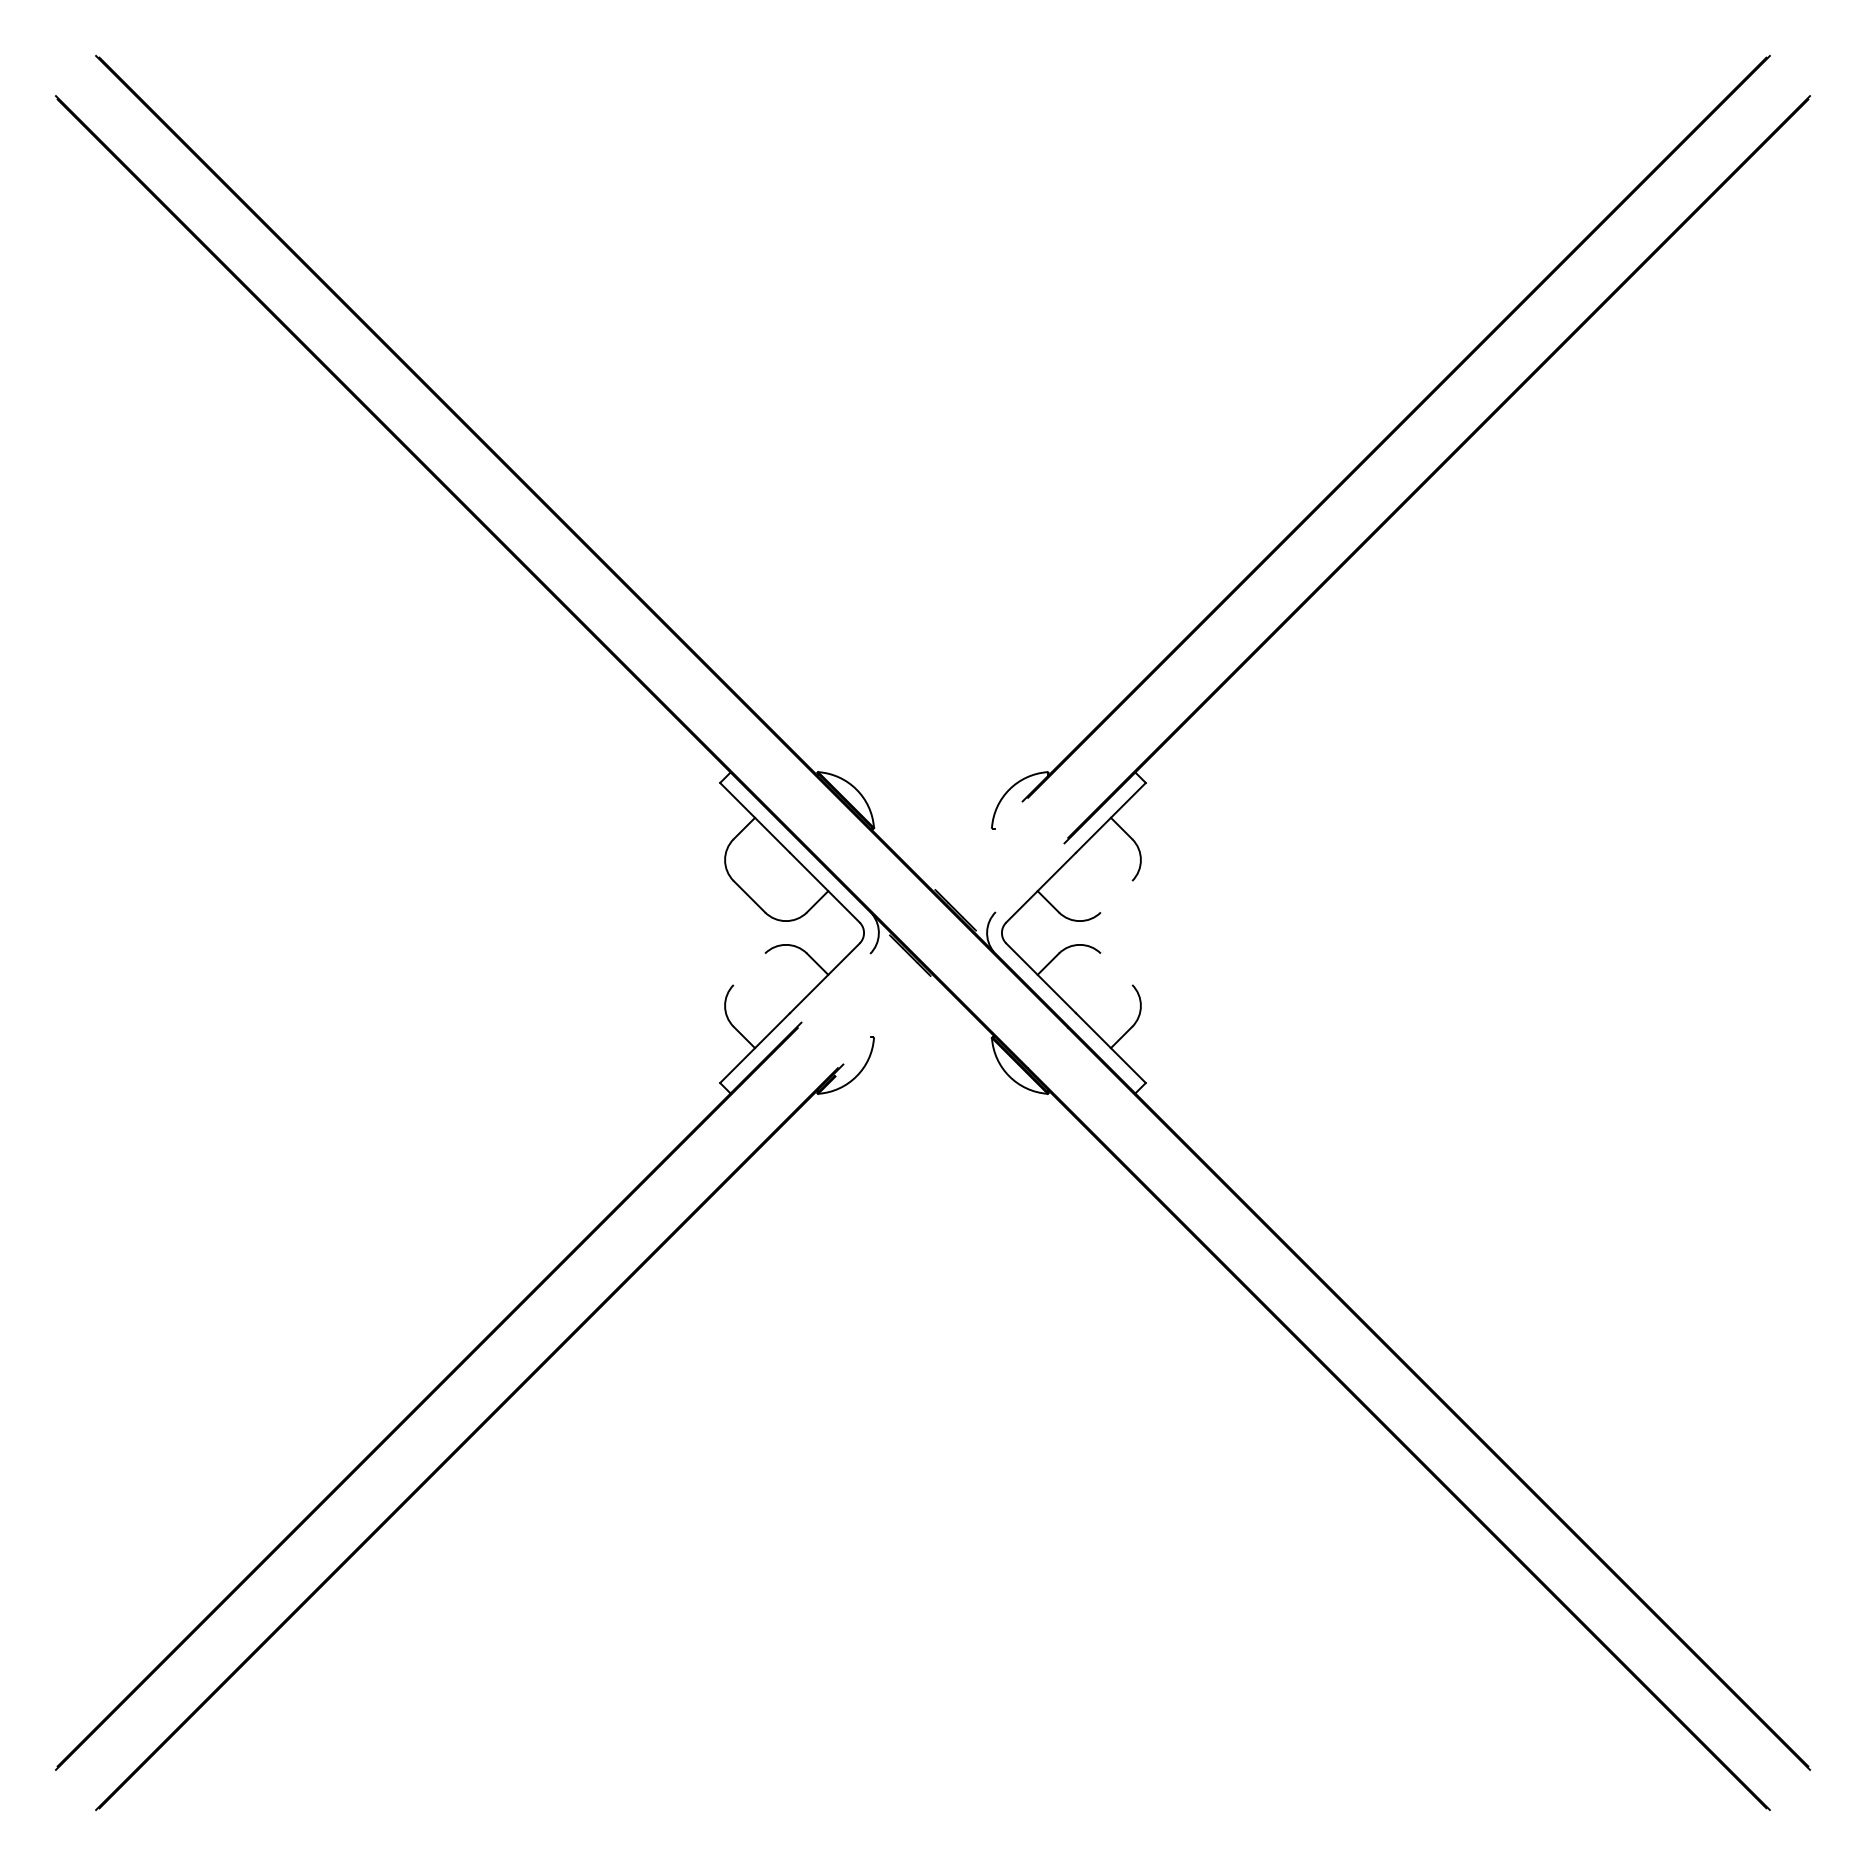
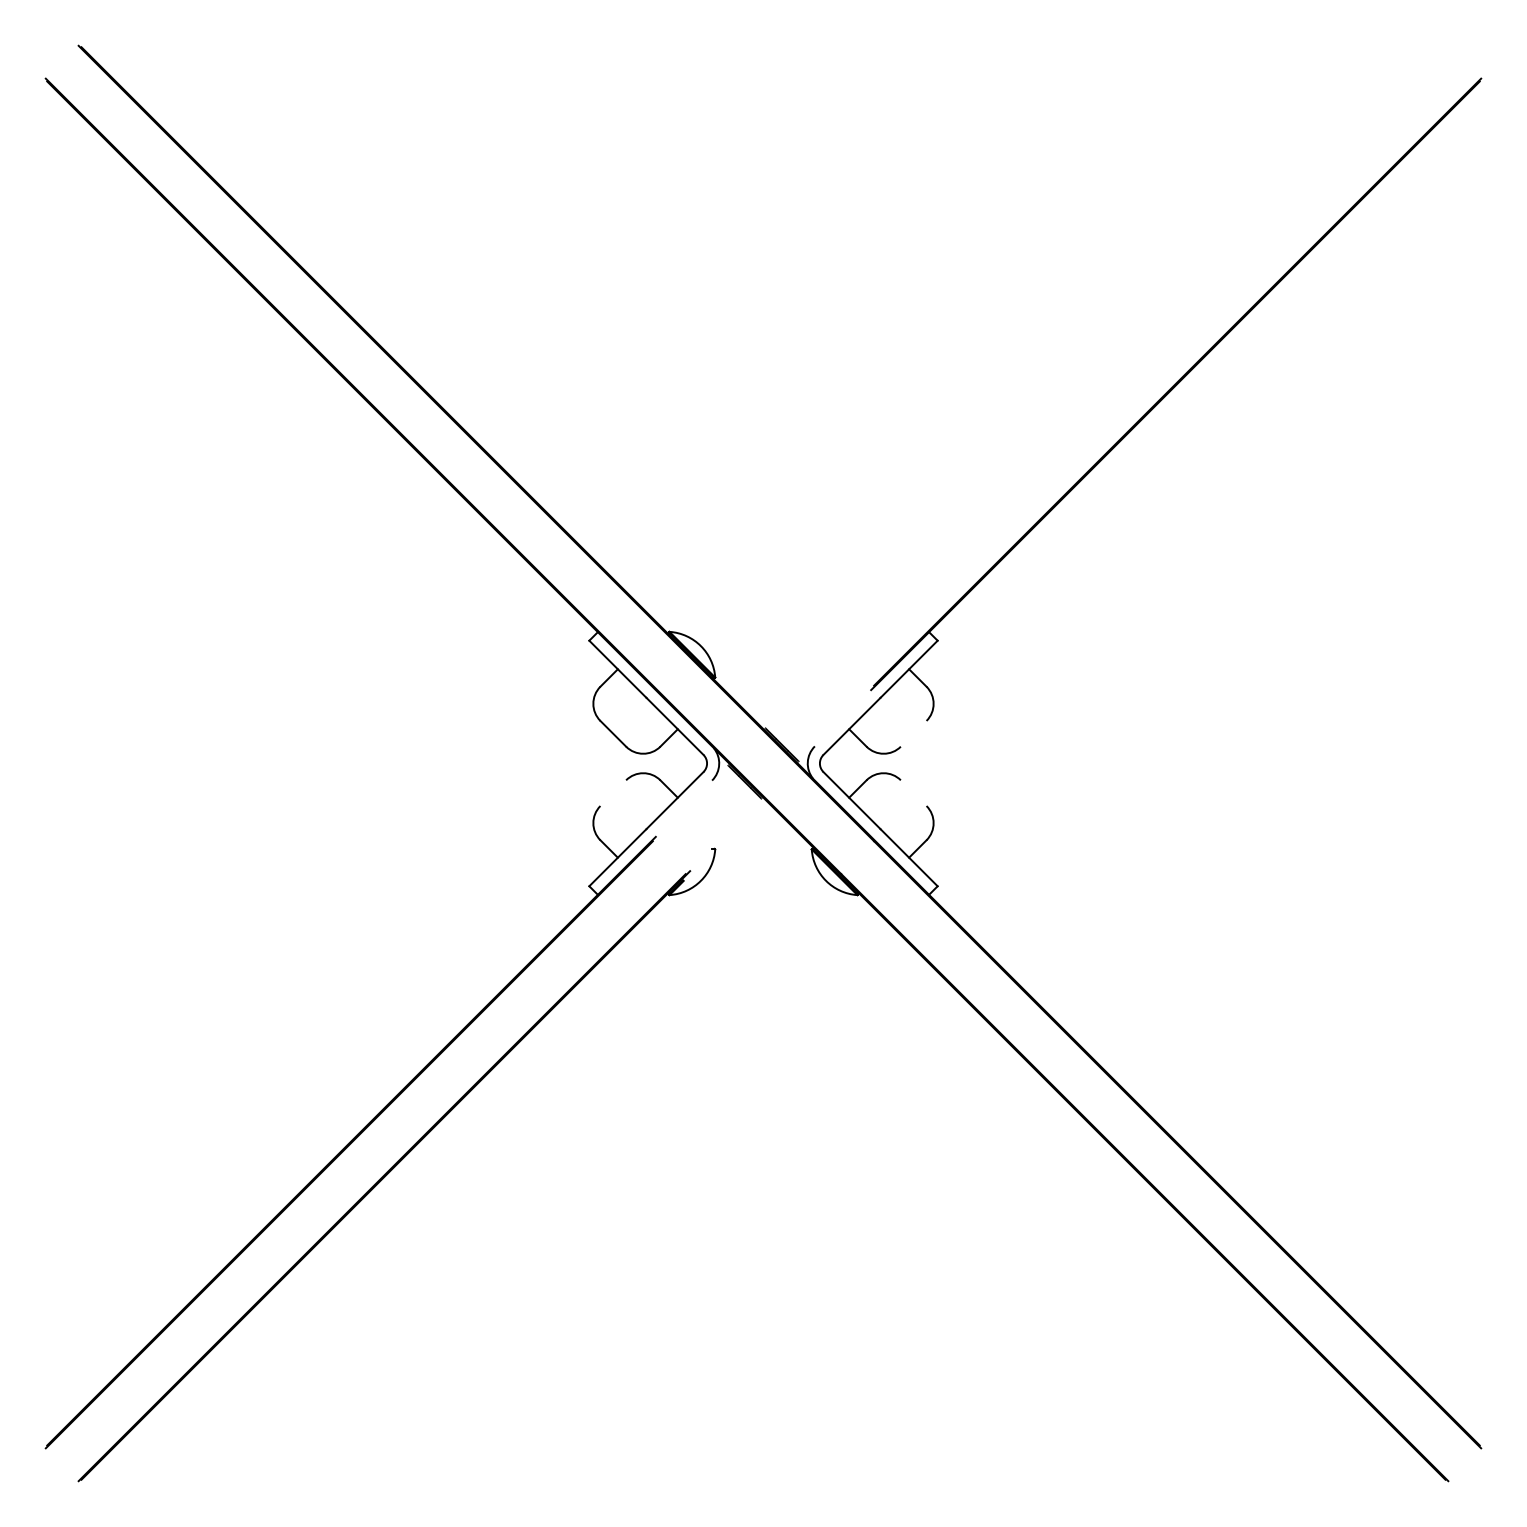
part: (1380, 442) -> (1129, 362), removed

